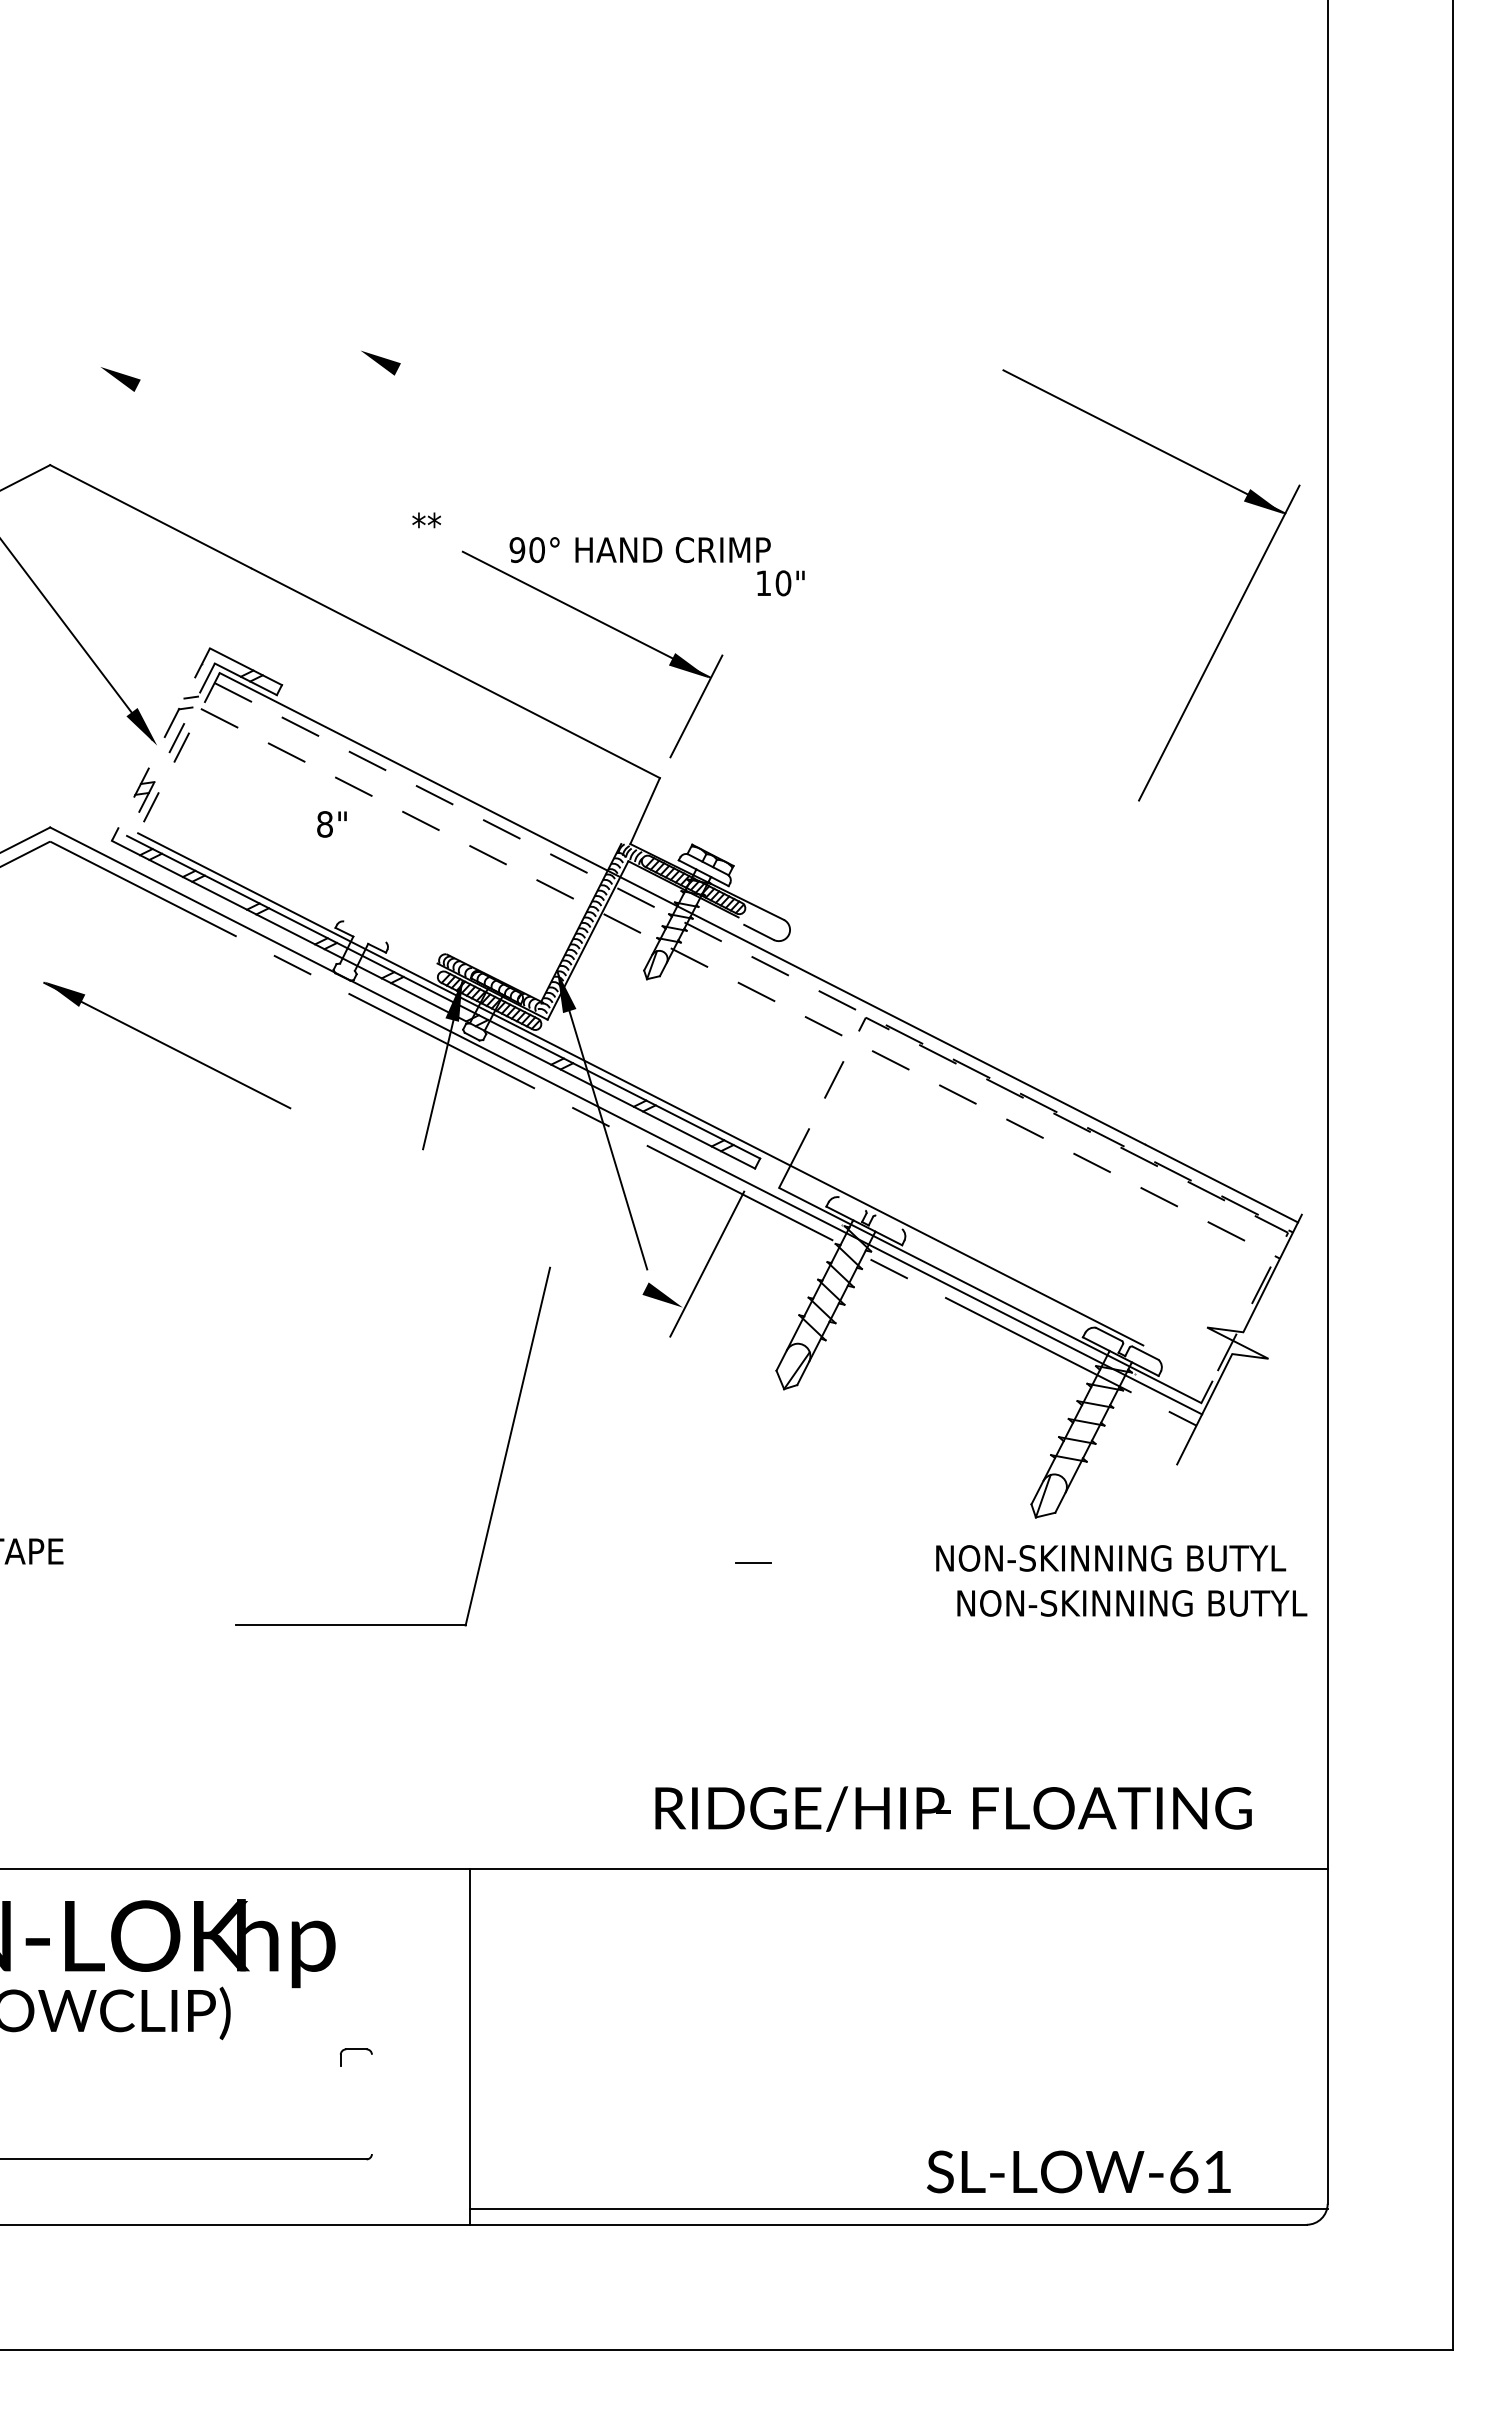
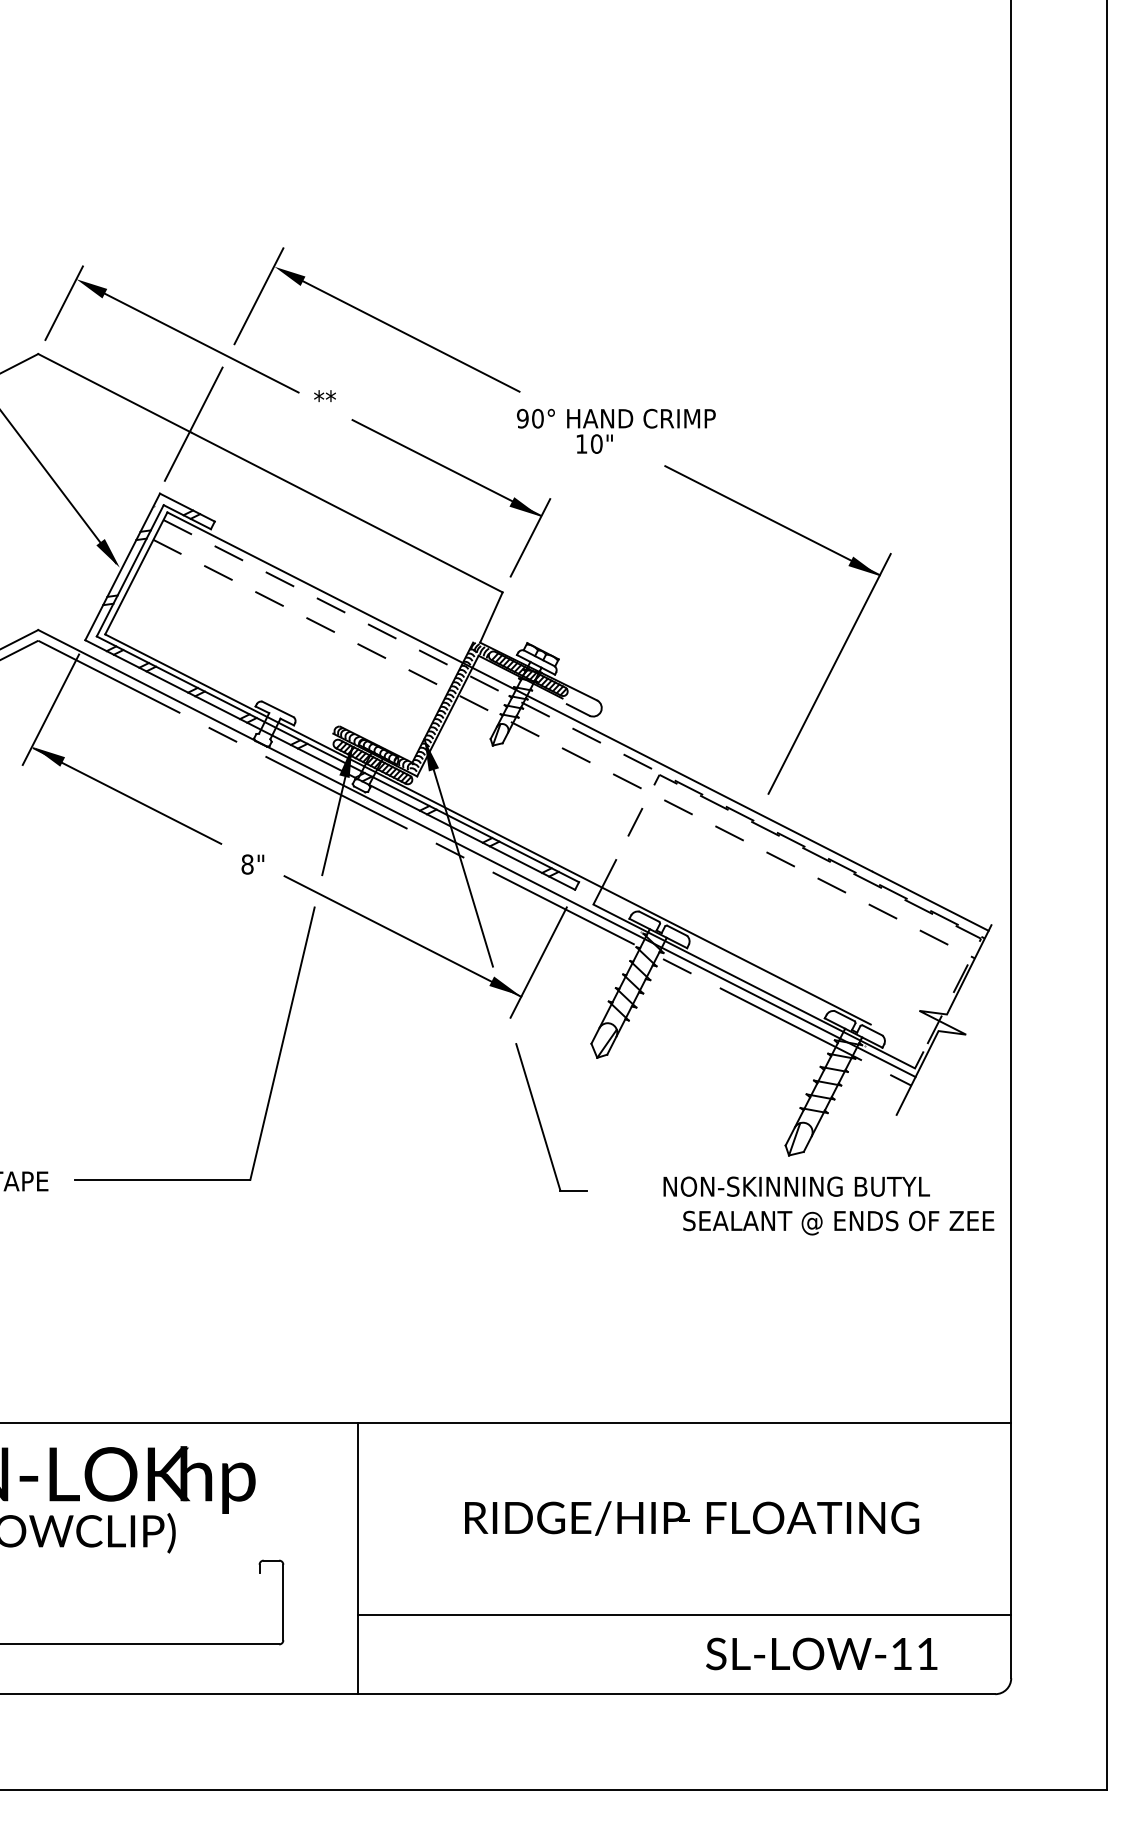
line: (339, 389) -> (258, 296), added
line: (83, 398) -> (63, 303), added
line: (539, 441) -> (410, 336), added
line: (264, 450) -> (201, 342), added
text: (639, 549) -> (615, 418), moved
line: (254, 556) -> (193, 423), added
part: (1227, 624) -> (835, 659), moved
line: (160, 745) -> (122, 567), dashed -> solid
line: (170, 749) -> (129, 570), dashed -> solid
line: (178, 753) -> (136, 573), dashed -> solid
text: (331, 824) -> (252, 864), moved
line: (66, 931) -> (50, 709), added
line: (364, 931) -> (277, 709), added
line: (852, 1203) -> (649, 916), added
line: (889, 1222) -> (677, 930), added
line: (528, 1229) -> (402, 936), added
line: (706, 1467) -> (538, 1117), added
part: (500, 1472) -> (276, 1063), moved
text: (1111, 1558) -> (797, 1186), moved
text: (1102, 1606) -> (839, 1223), NON-SKINNING BUTYL -> SEALANT @ ENDS OF ZEE
text: (953, 1808) -> (691, 1518), moved
line: (371, 2104) -> (282, 1602), added
text: (1184, 2172) -> (902, 1654), SL-LOW-61 -> SL-LOW-11
line: (898, 2209) -> (684, 1614), moved

